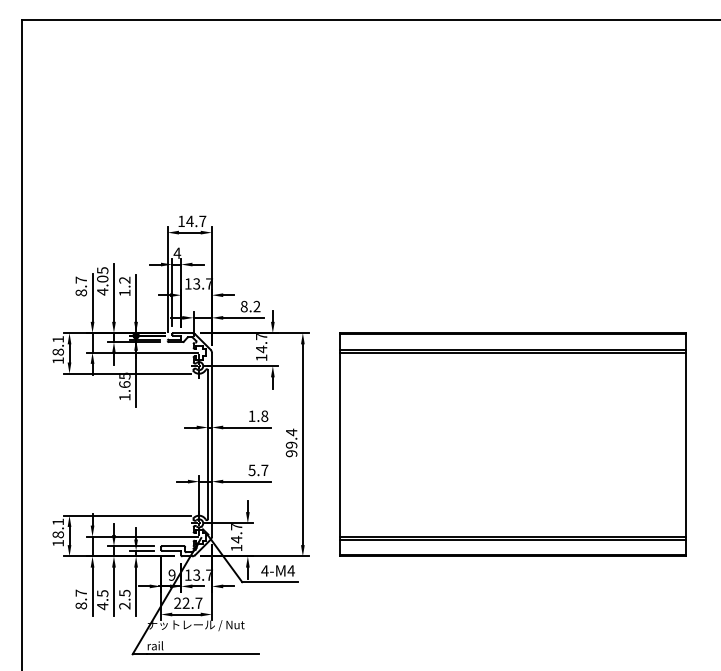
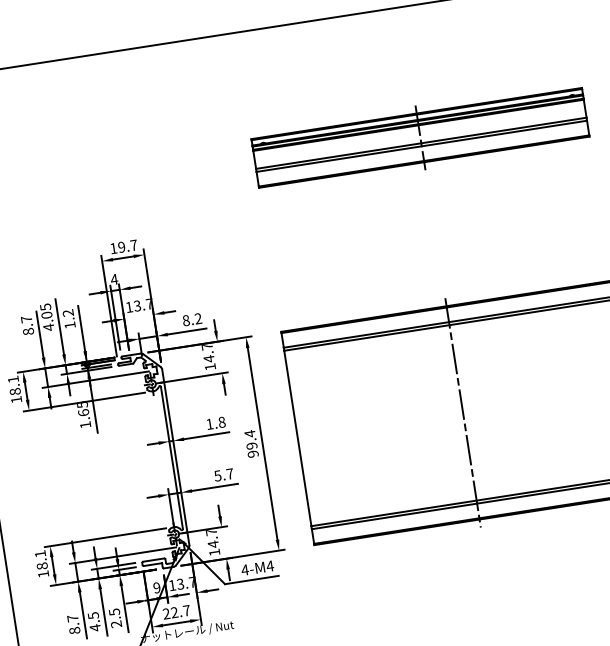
part: (512, 156) -> (420, 137), added
text: (189, 221) -> (121, 247), 14.7 -> 19.7
line: (512, 444) -> (462, 412), added

